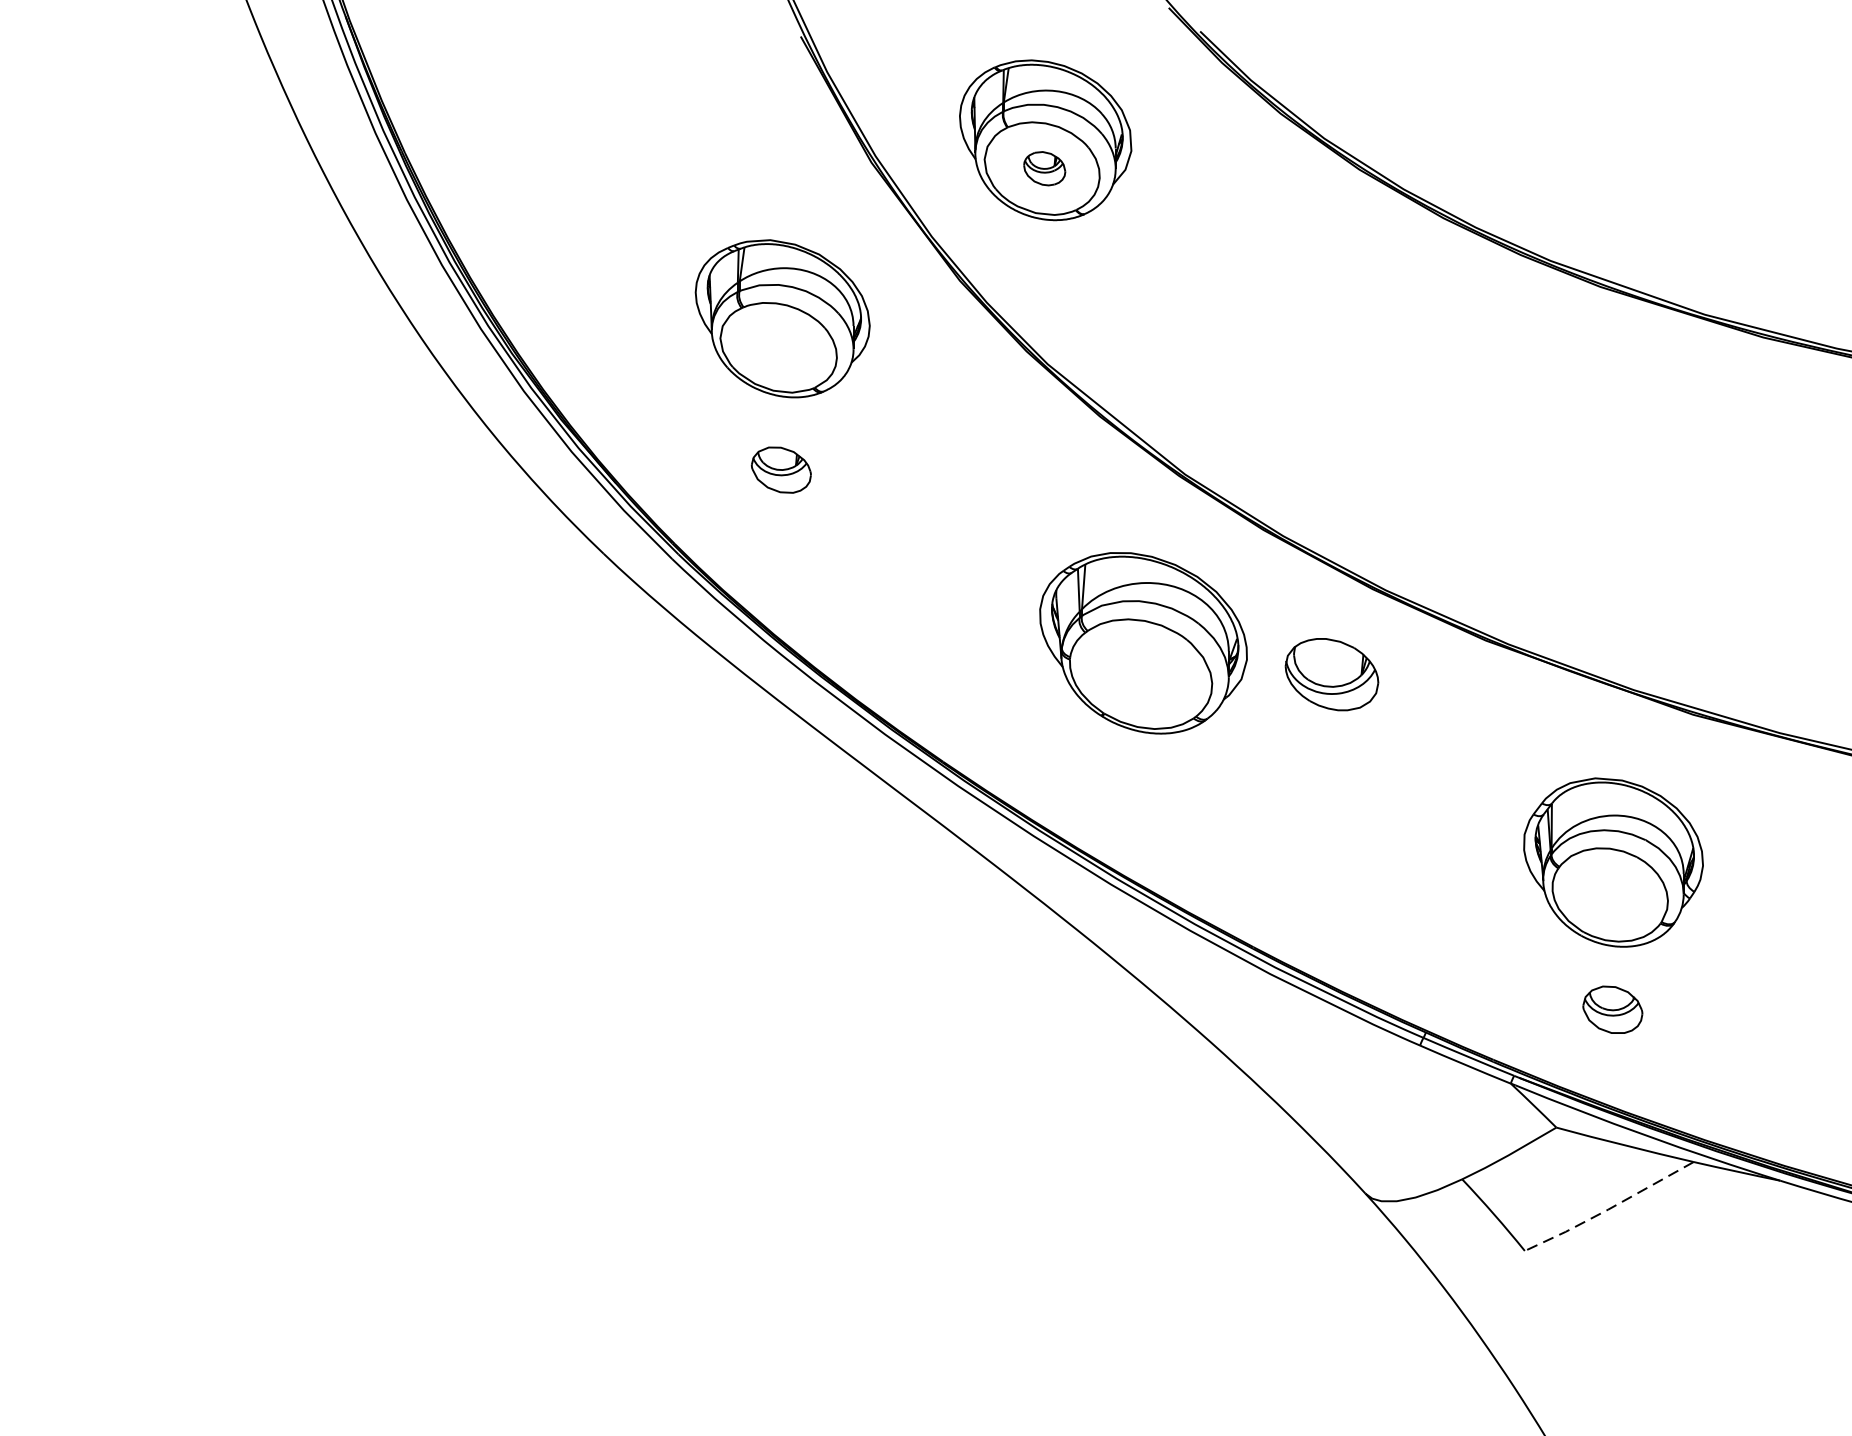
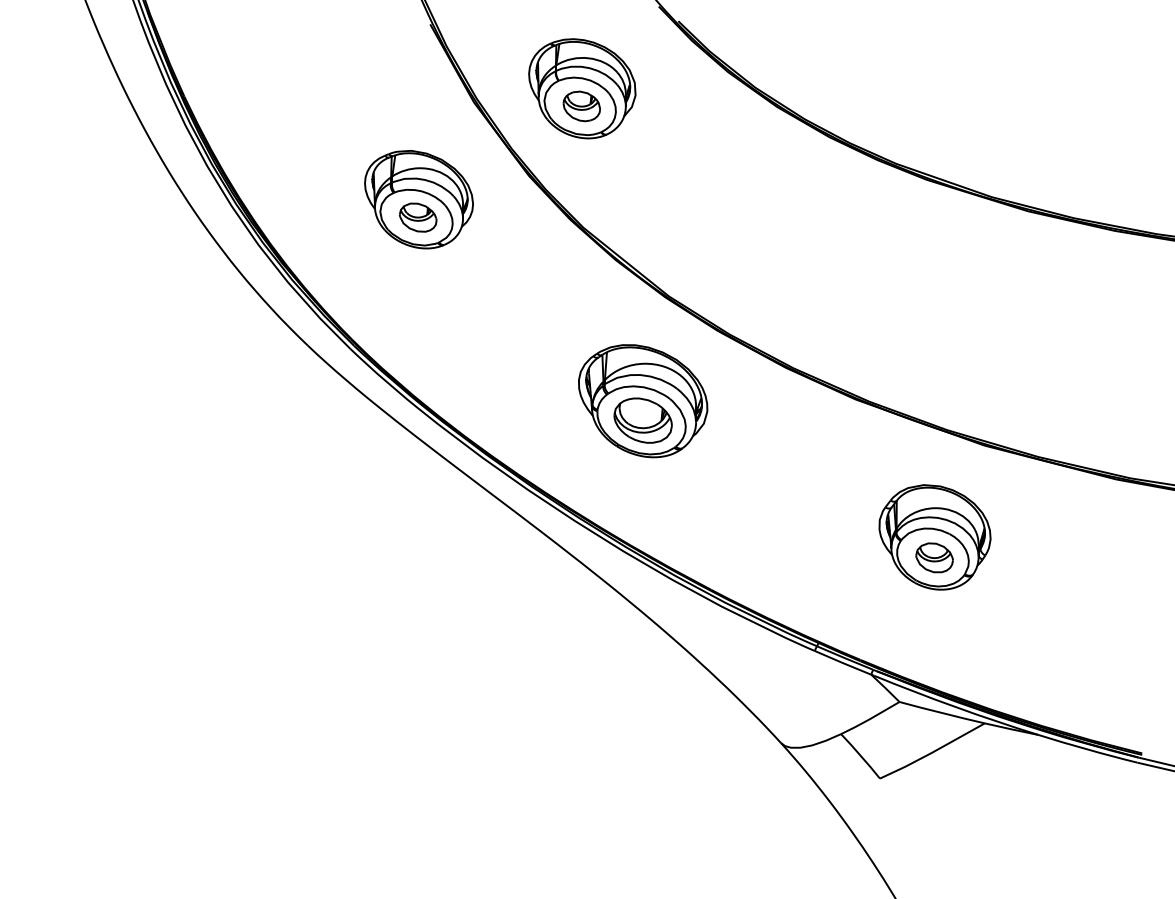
part: (1044, 168) -> (581, 106), size x1.43
part: (781, 469) -> (418, 217), moved
part: (1330, 674) -> (642, 420), moved
part: (1612, 1009) -> (934, 557), moved
line: (1607, 1208) -> (931, 752), dashed -> solid

